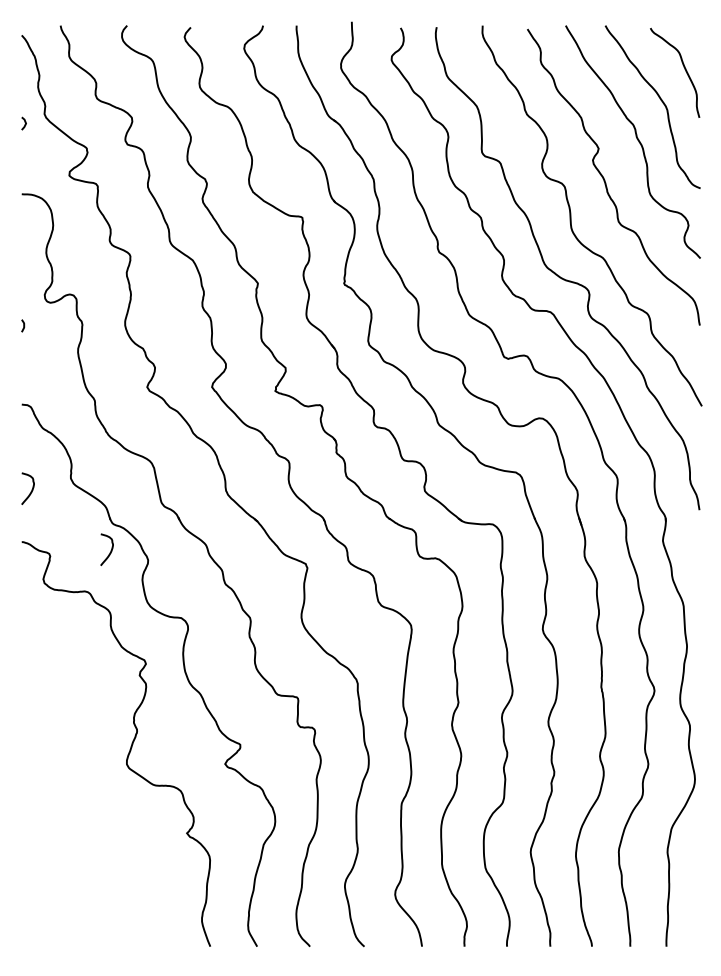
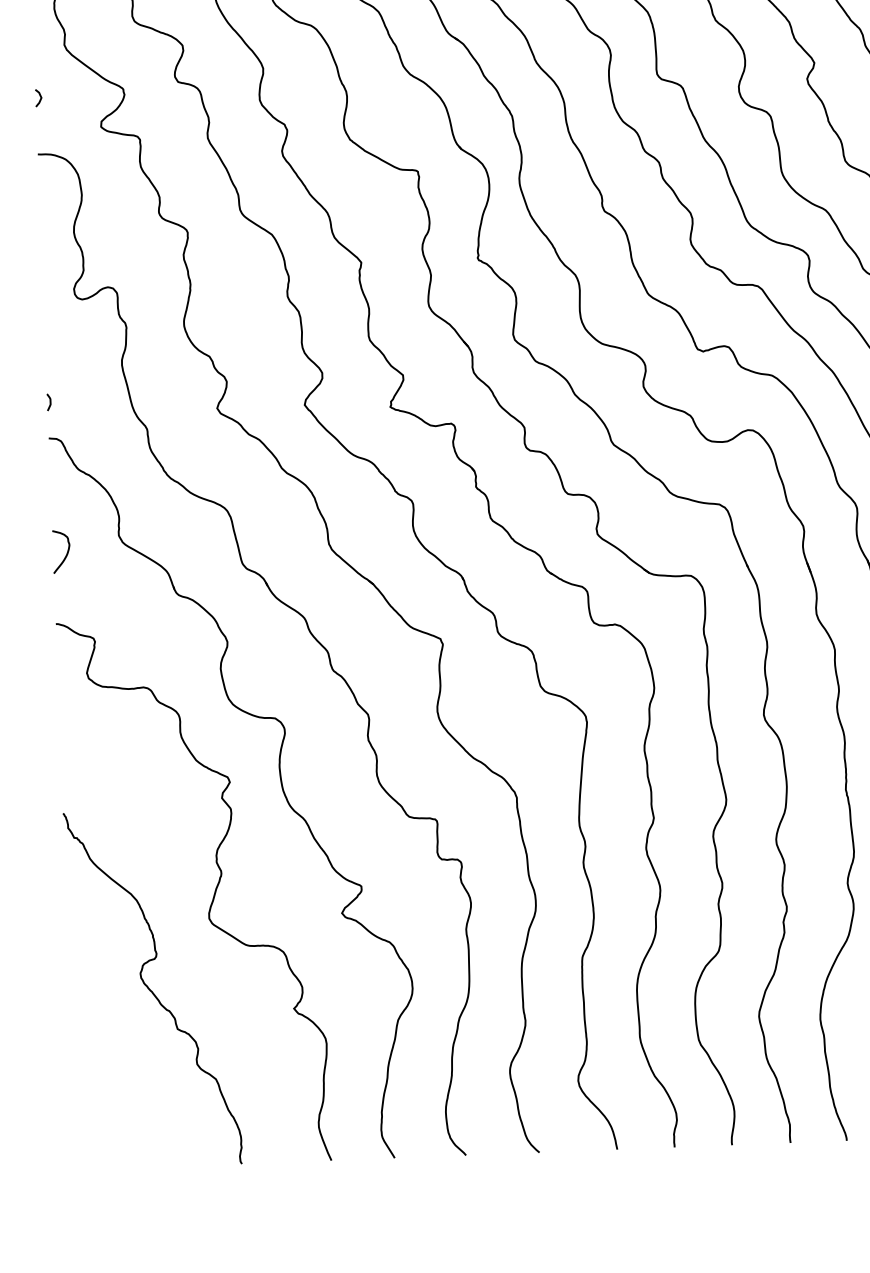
curve: (24, 122) -> (39, 96), moved
curve: (23, 325) -> (49, 401), moved
curve: (110, 550) -> (176, 630), removed
curve: (82, 815) -> (152, 990), added

